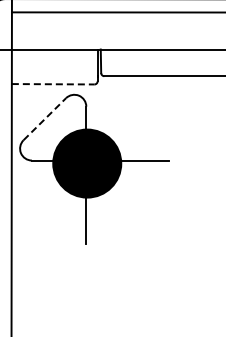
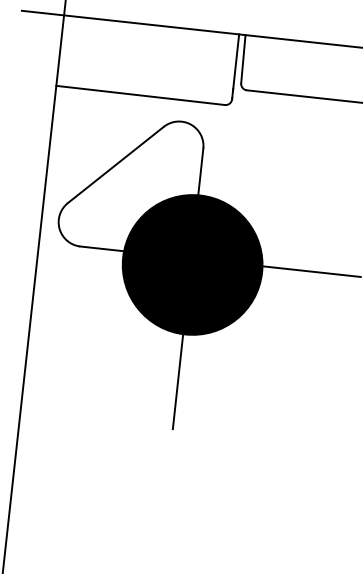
line: (53, 84) -> (141, 95), dashed -> solid
line: (44, 119) -> (115, 165), dashed -> solid

